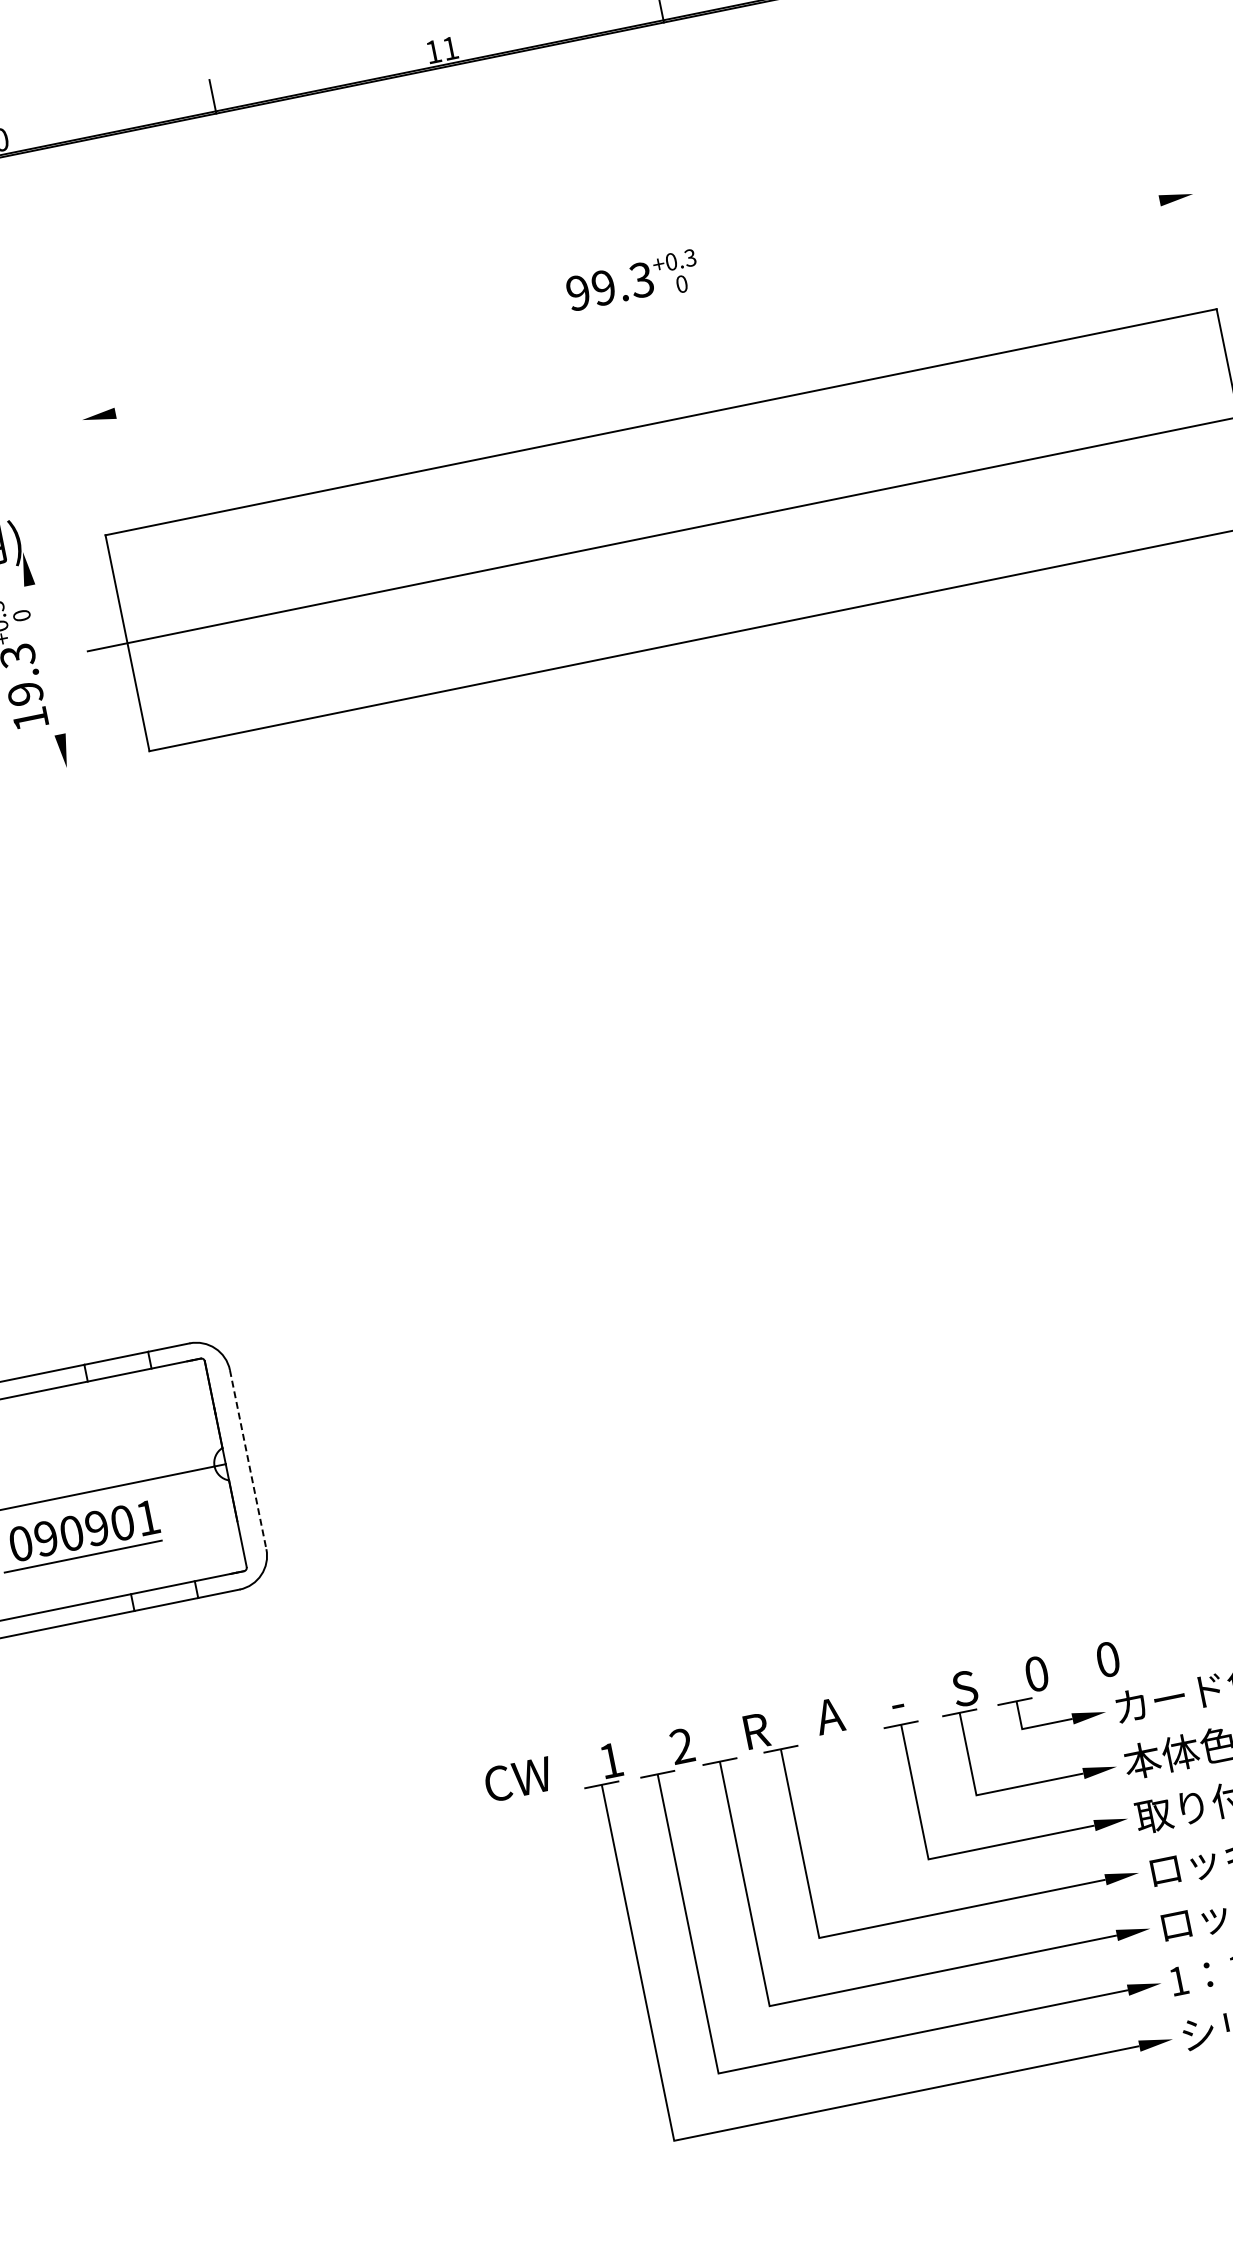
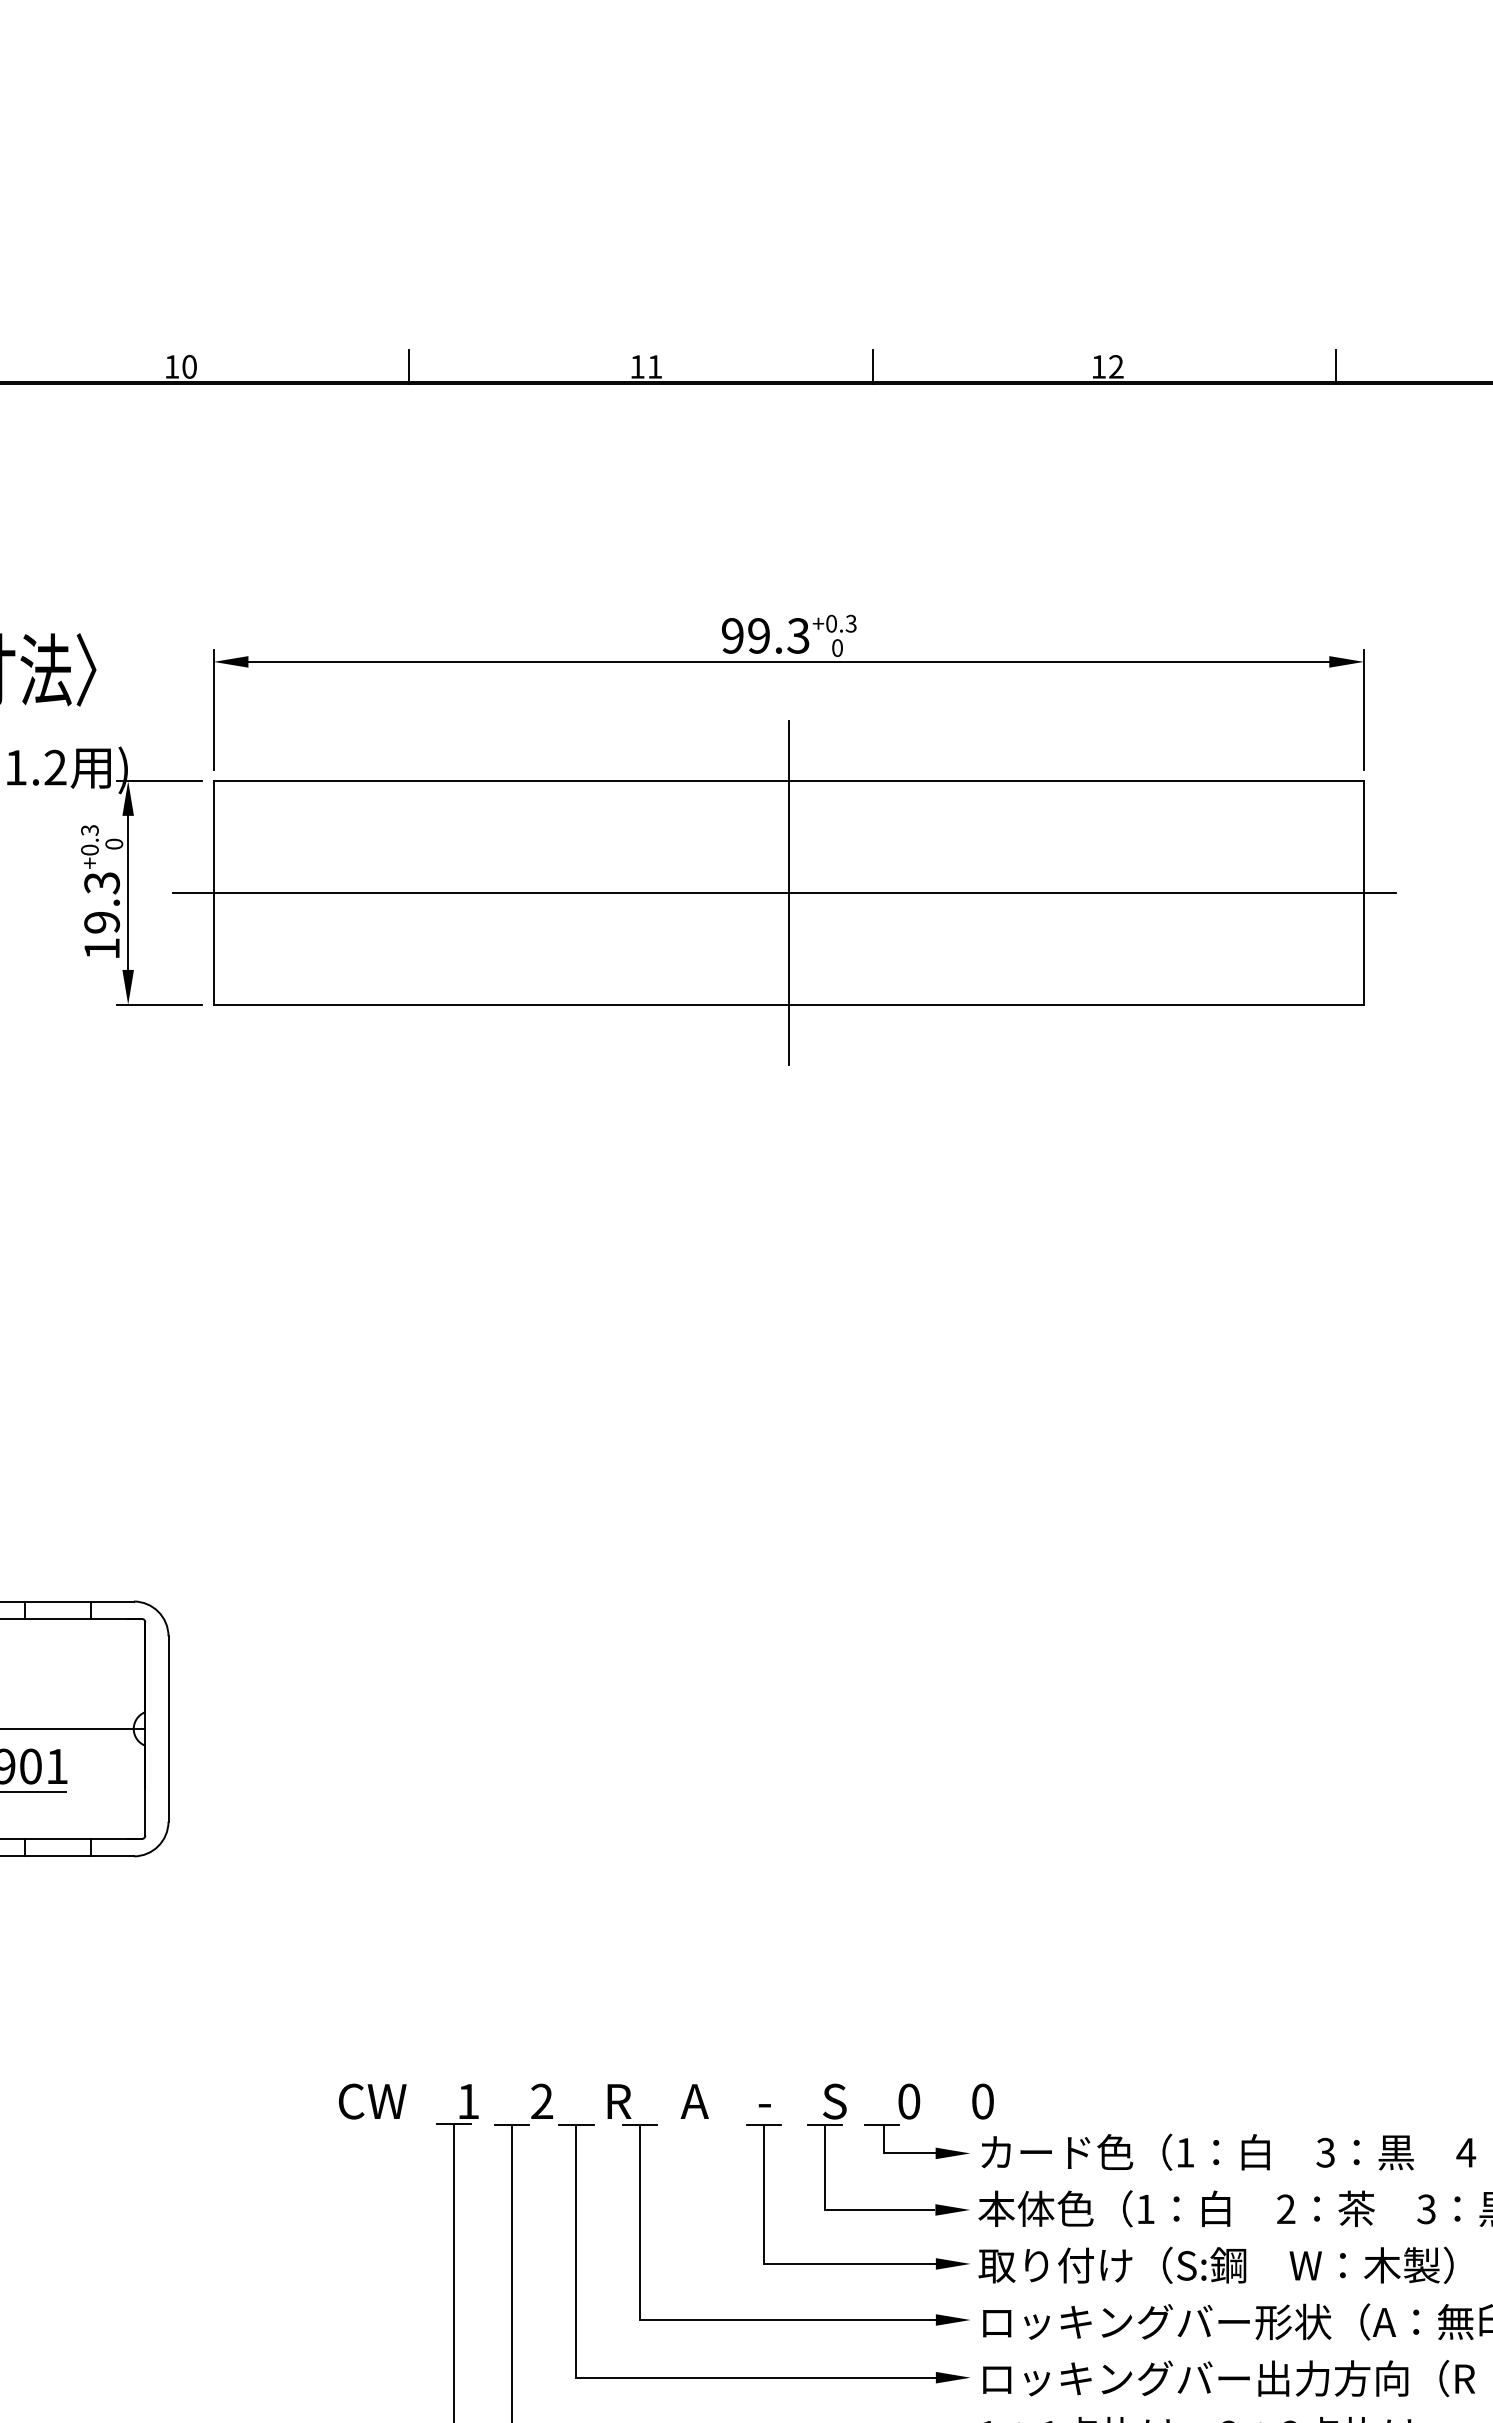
line: (1203, 239) -> (1364, 709), added
line: (637, 306) -> (788, 661), added
line: (91, 466) -> (213, 709), added
line: (682, 529) -> (788, 892), added
line: (53, 546) -> (159, 781), added
line: (45, 659) -> (128, 892), added
line: (97, 761) -> (159, 1004), added
line: (248, 1459) -> (168, 1728), dashed -> solid

